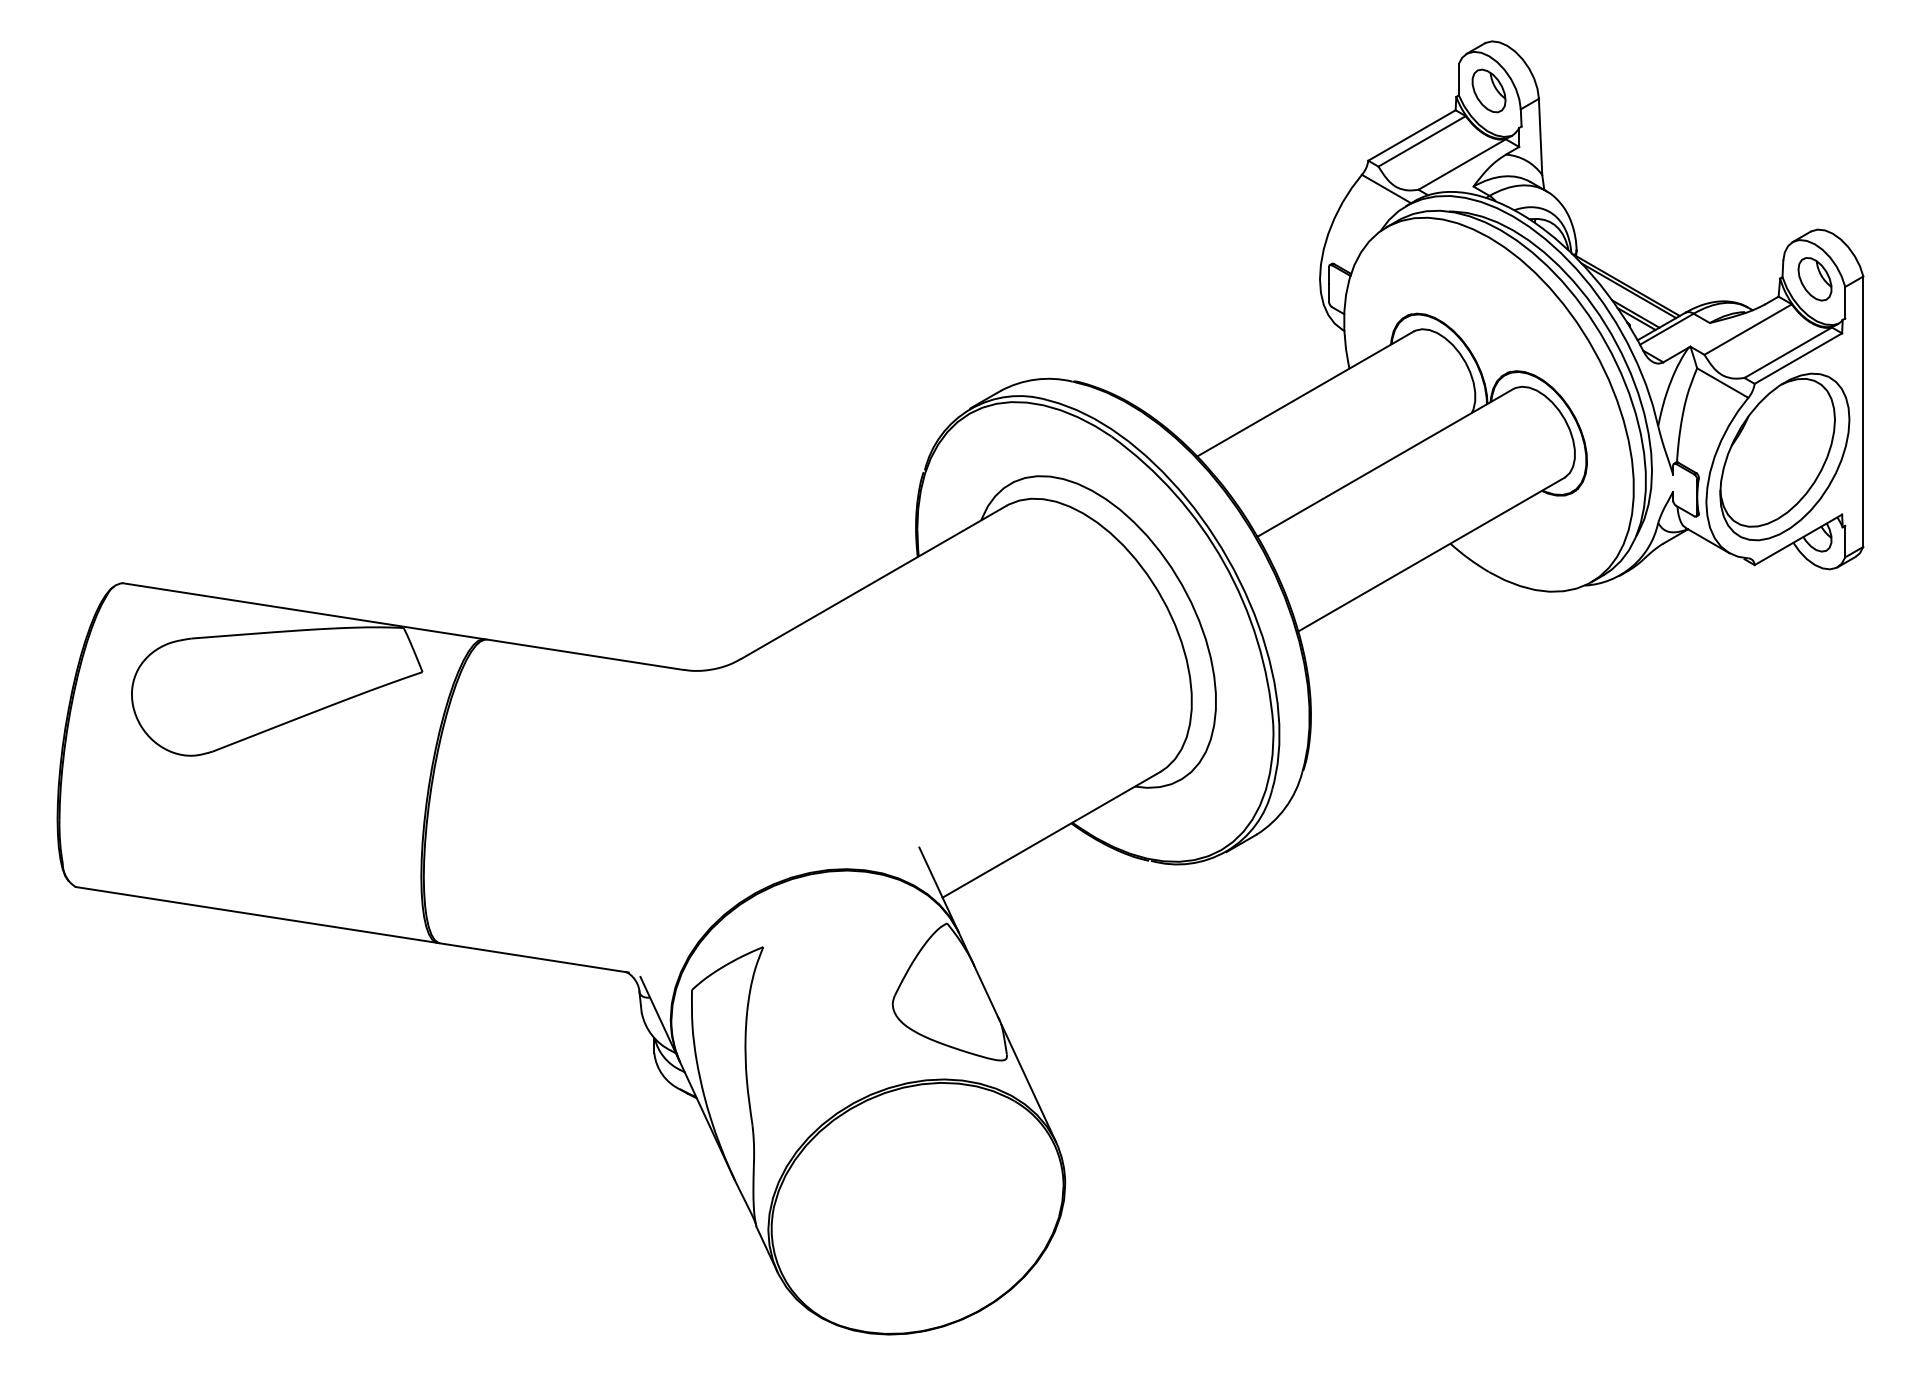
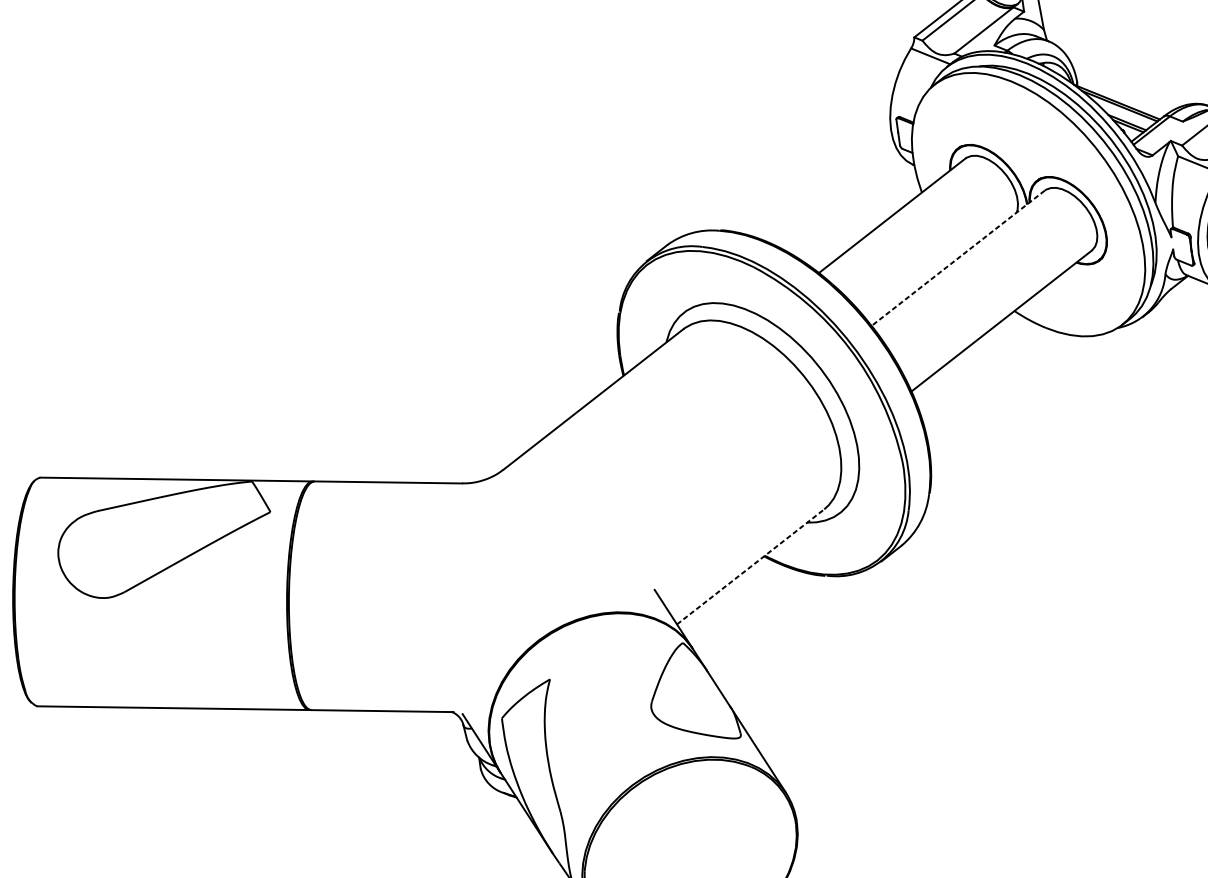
line: (1385, 462) -> (958, 257), solid -> dashed
line: (1051, 834) -> (750, 566), solid -> dashed

